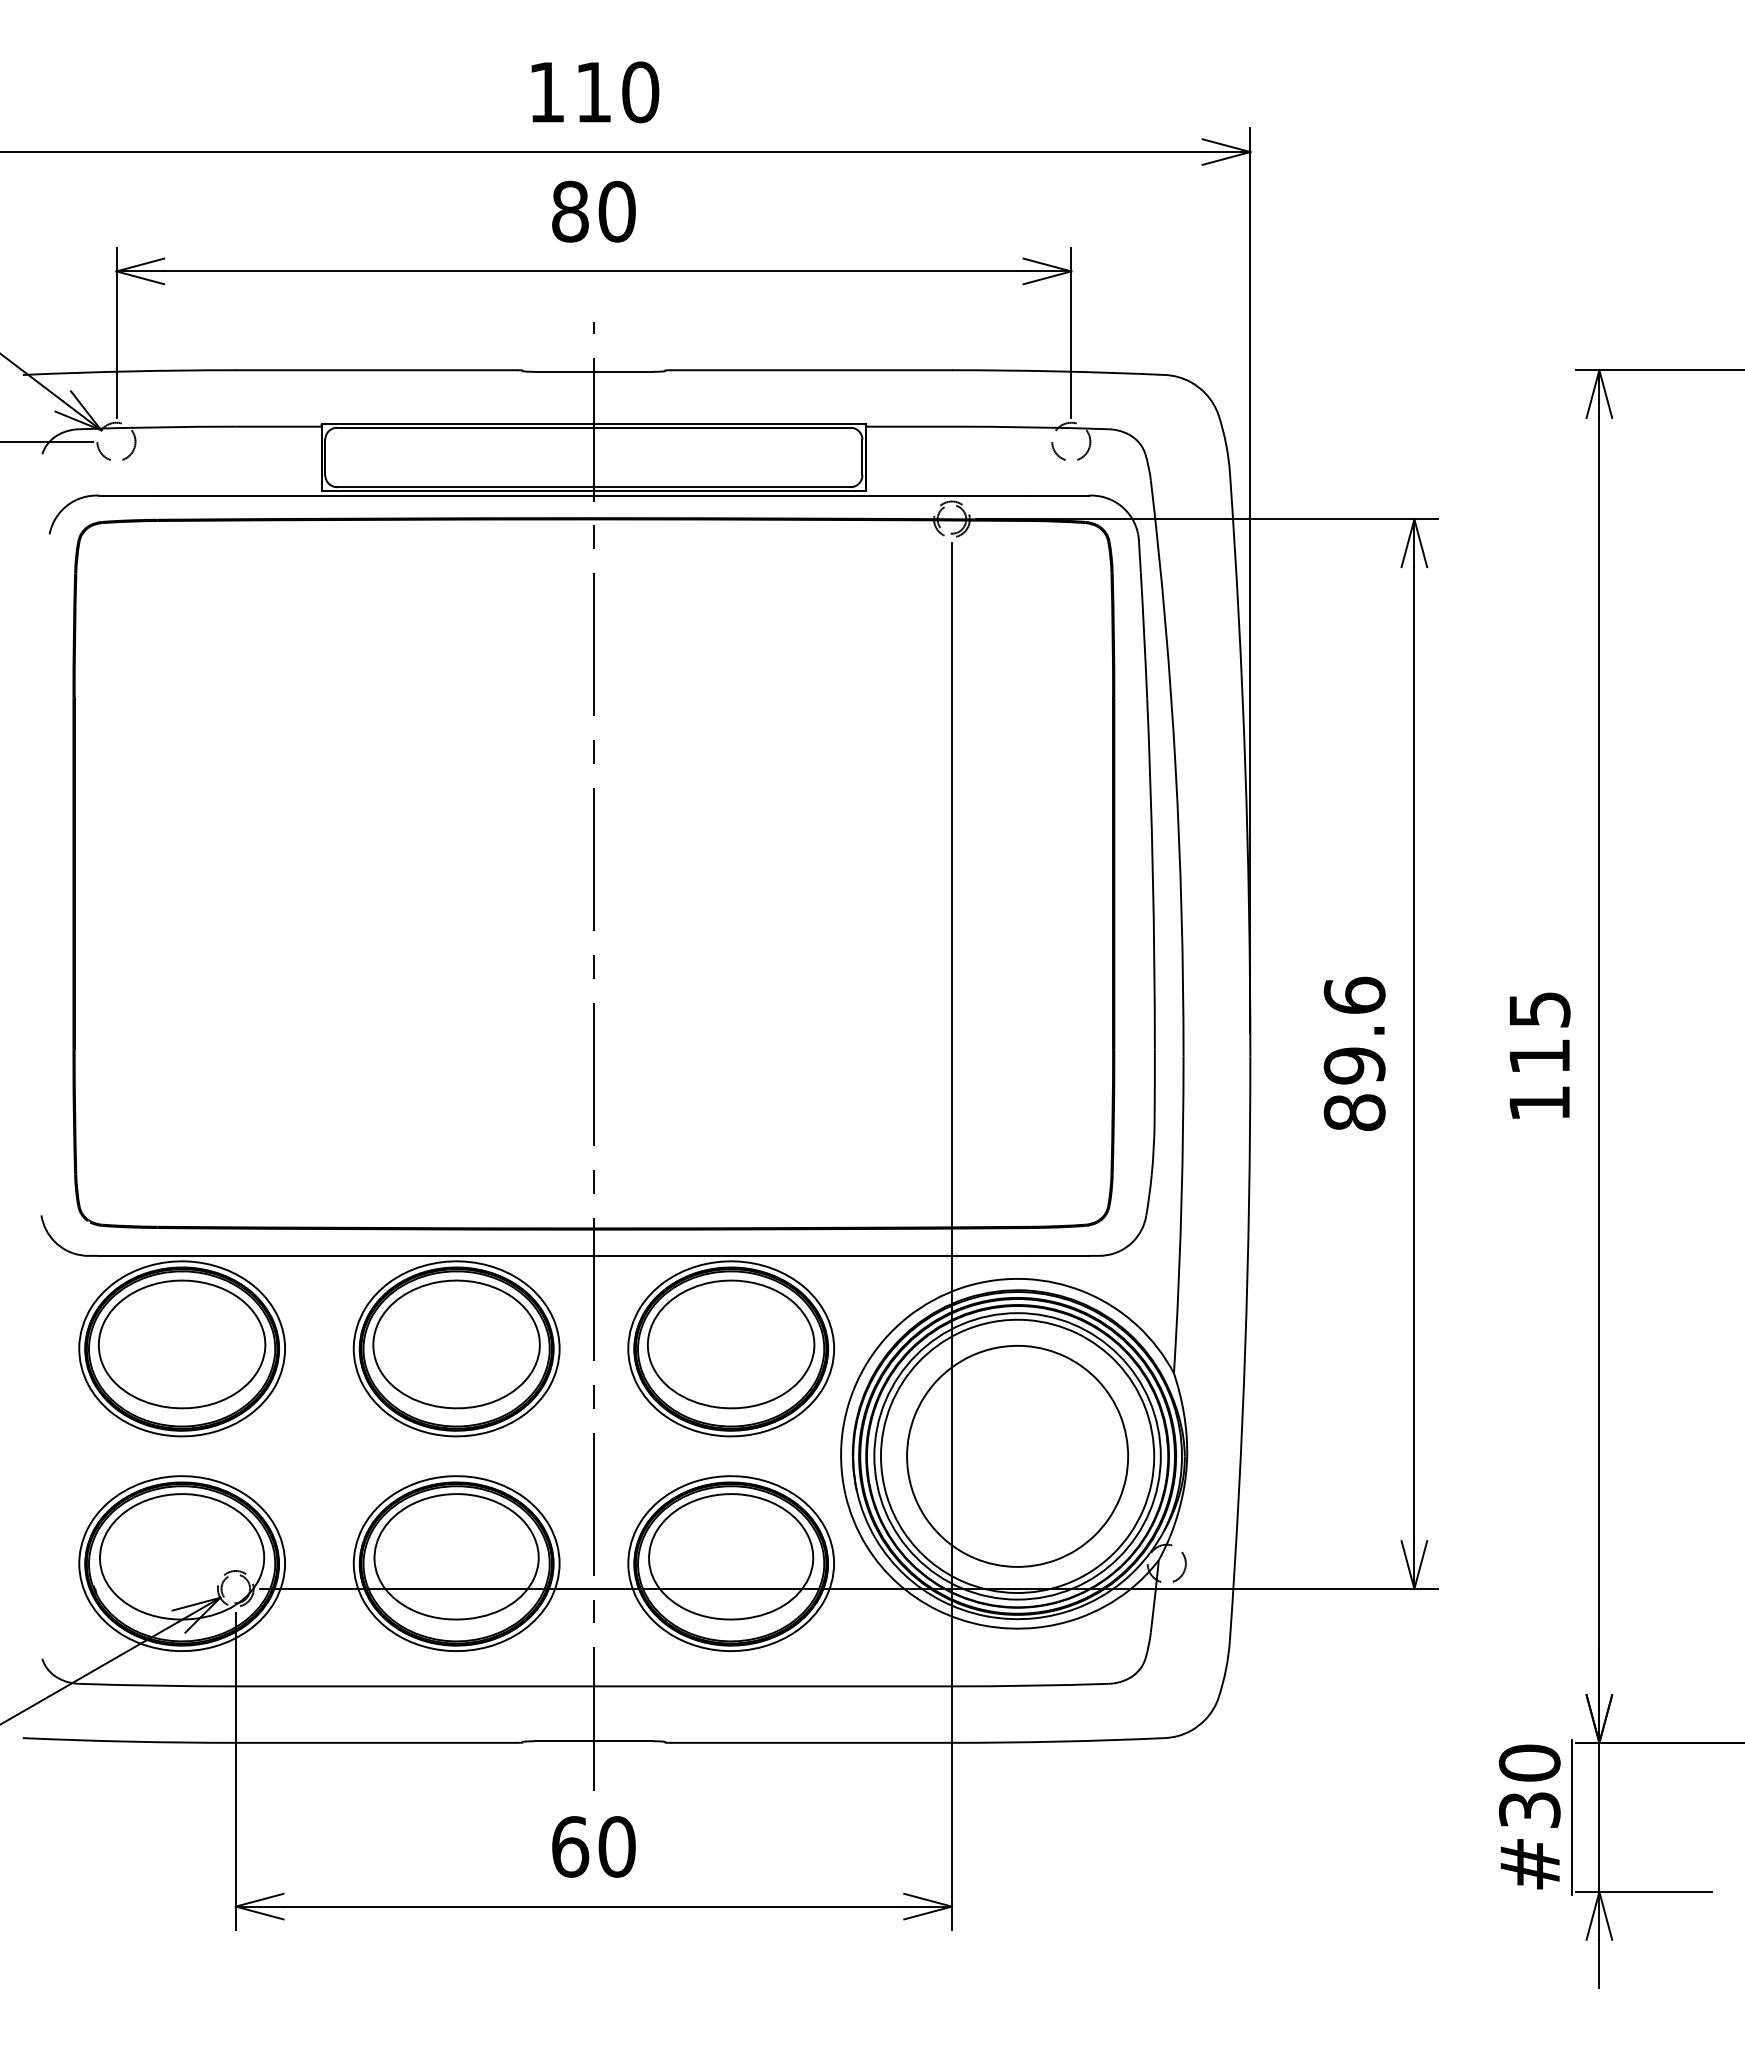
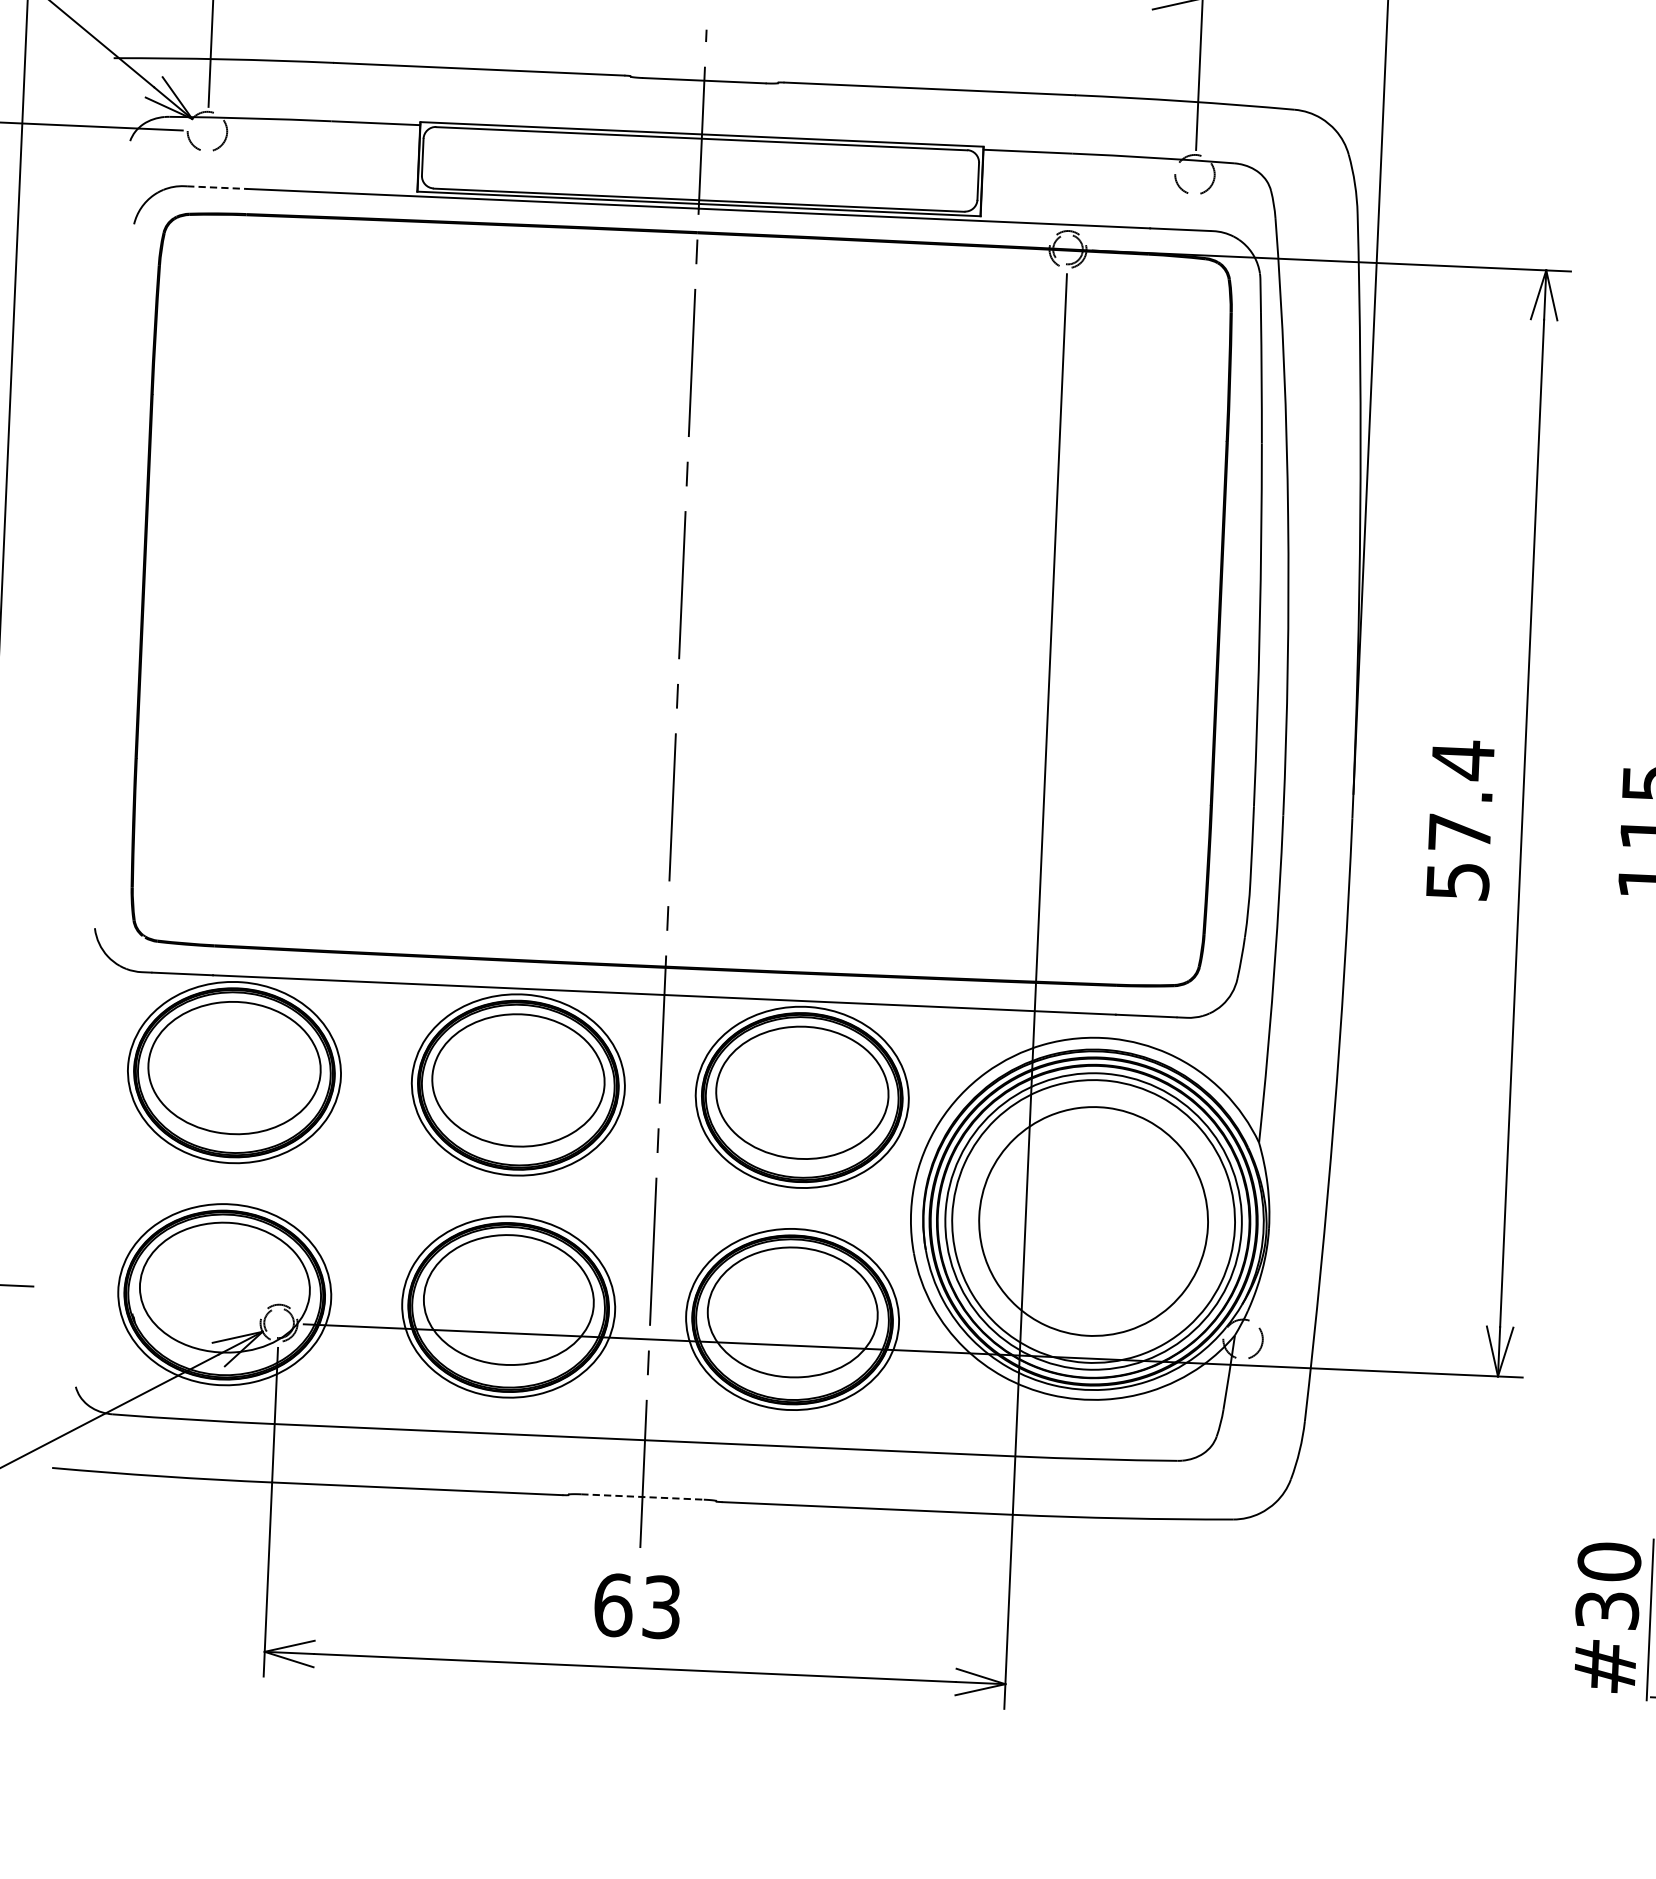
line: (128, 495) -> (217, 187), solid -> dashed
text: (1354, 1053) -> (1460, 820), 89.6 -> 57.4
line: (594, 1741) -> (643, 1497), solid -> dashed
text: (616, 1846) -> (661, 1606), 60 -> 63

